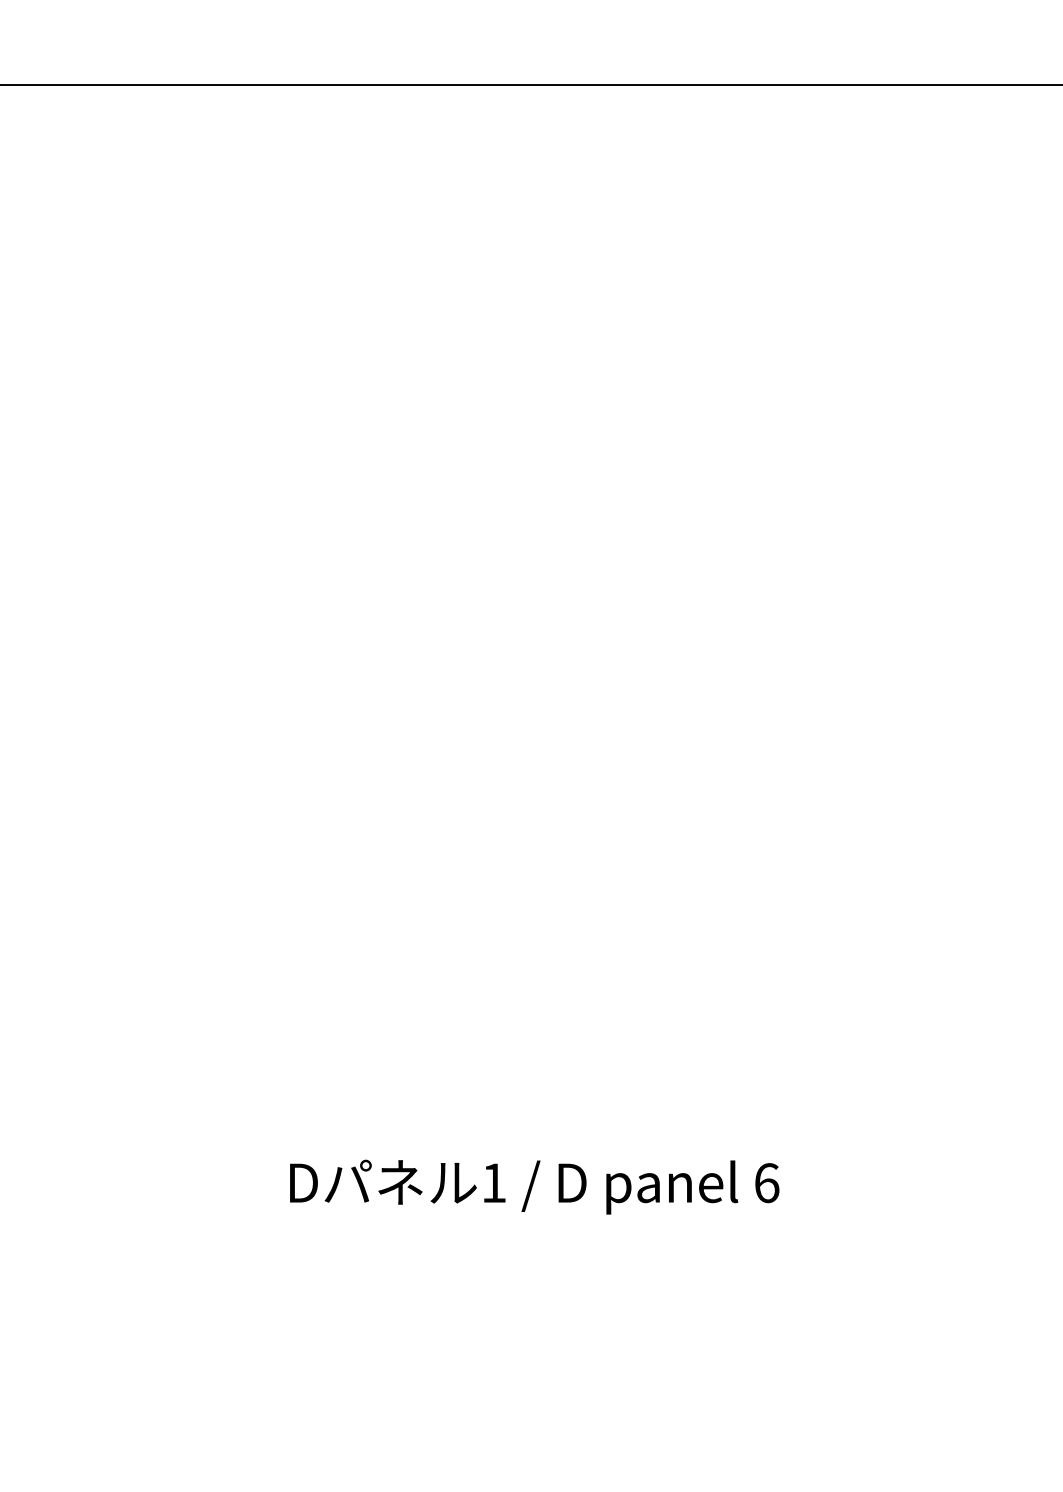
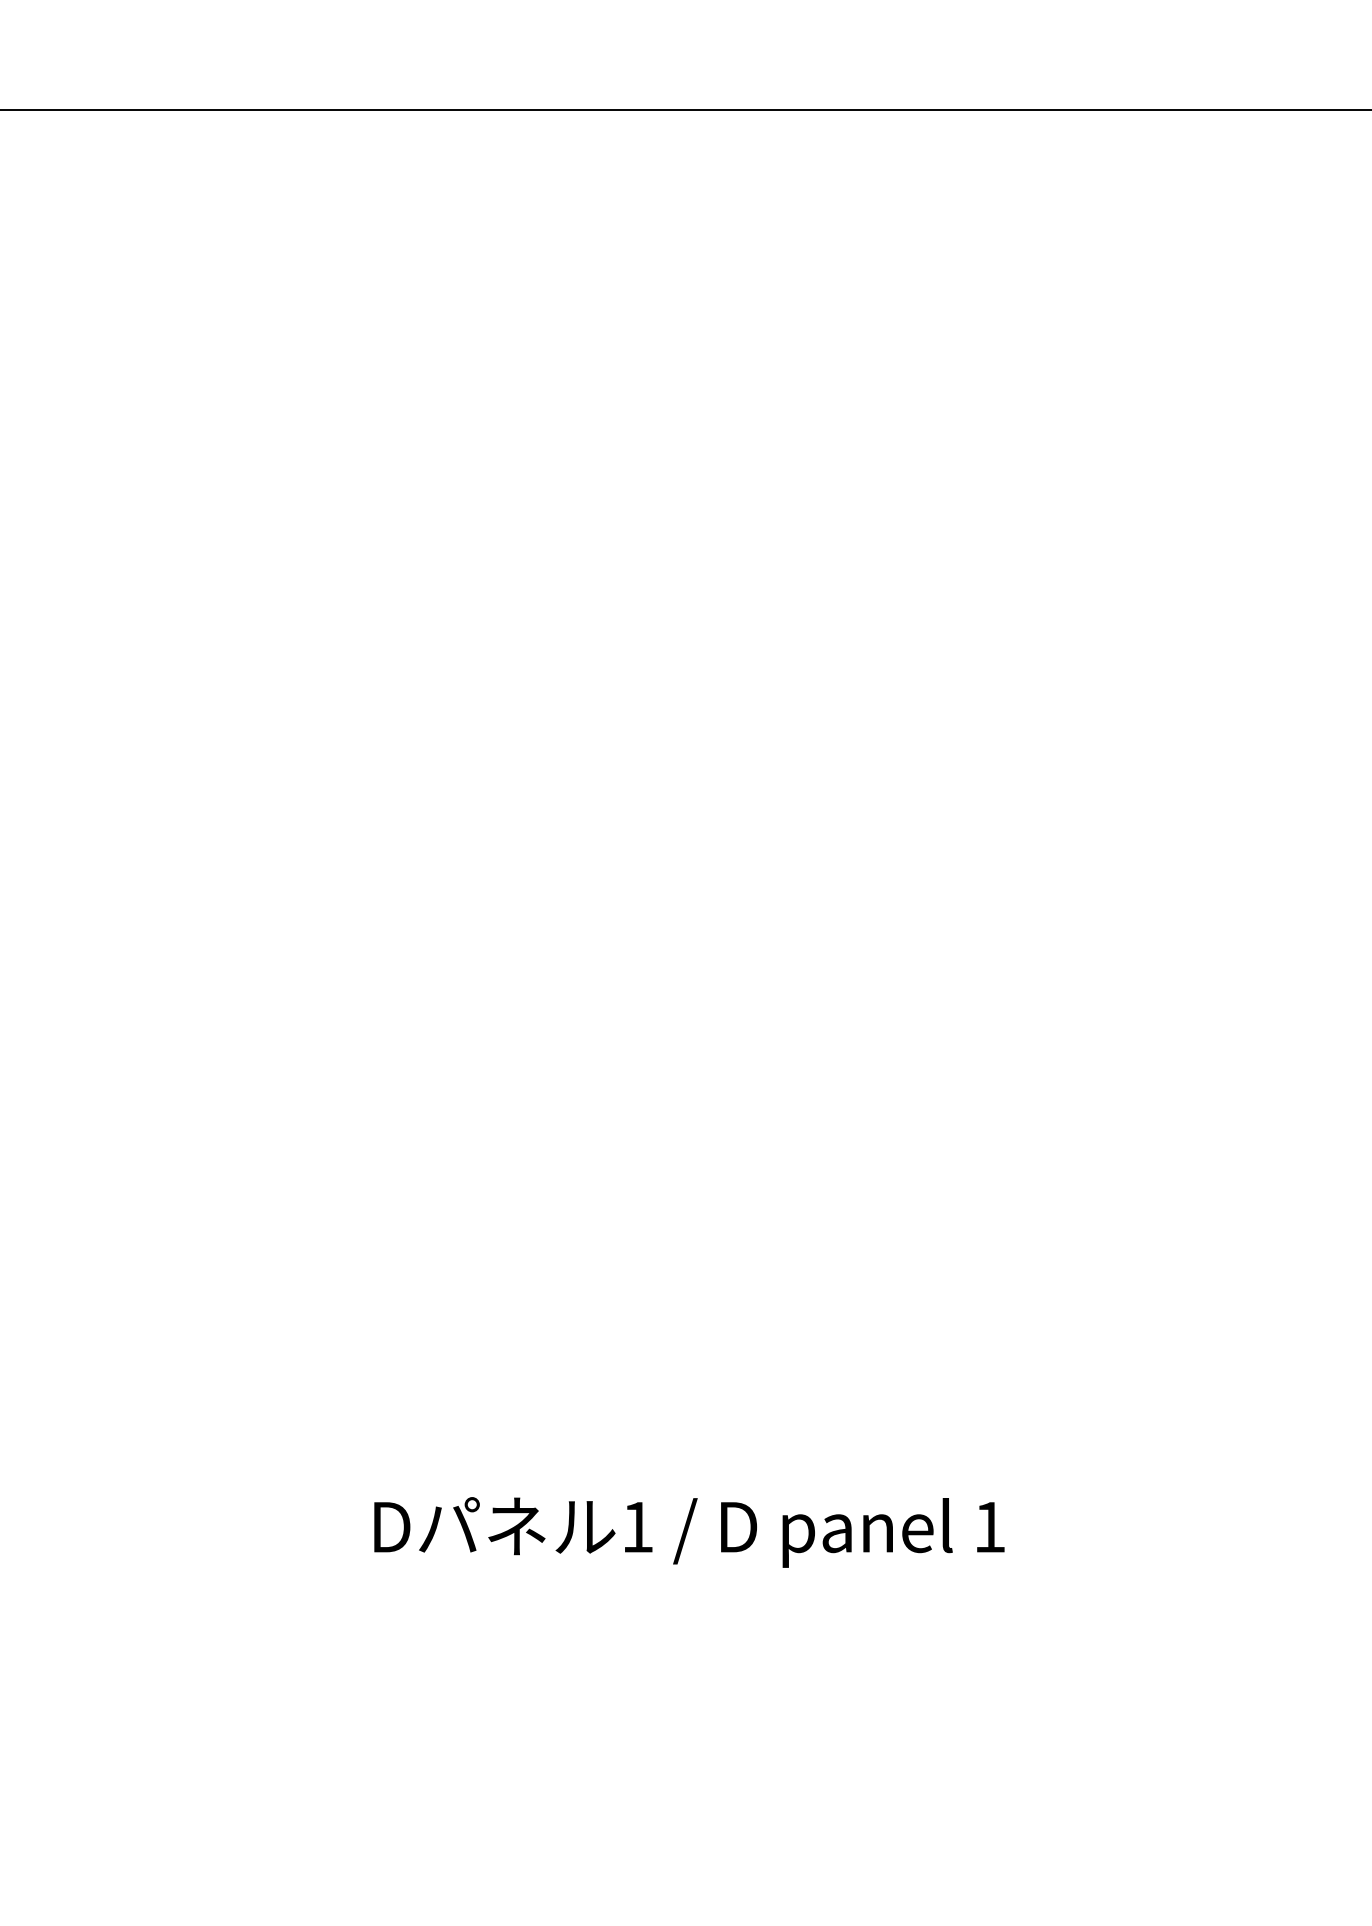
text: (767, 1183) -> (990, 1527), 6 -> 1

